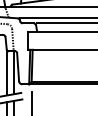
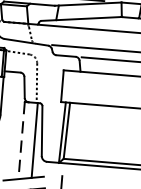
line: (6, 73) -> (20, 140), solid -> dashed

